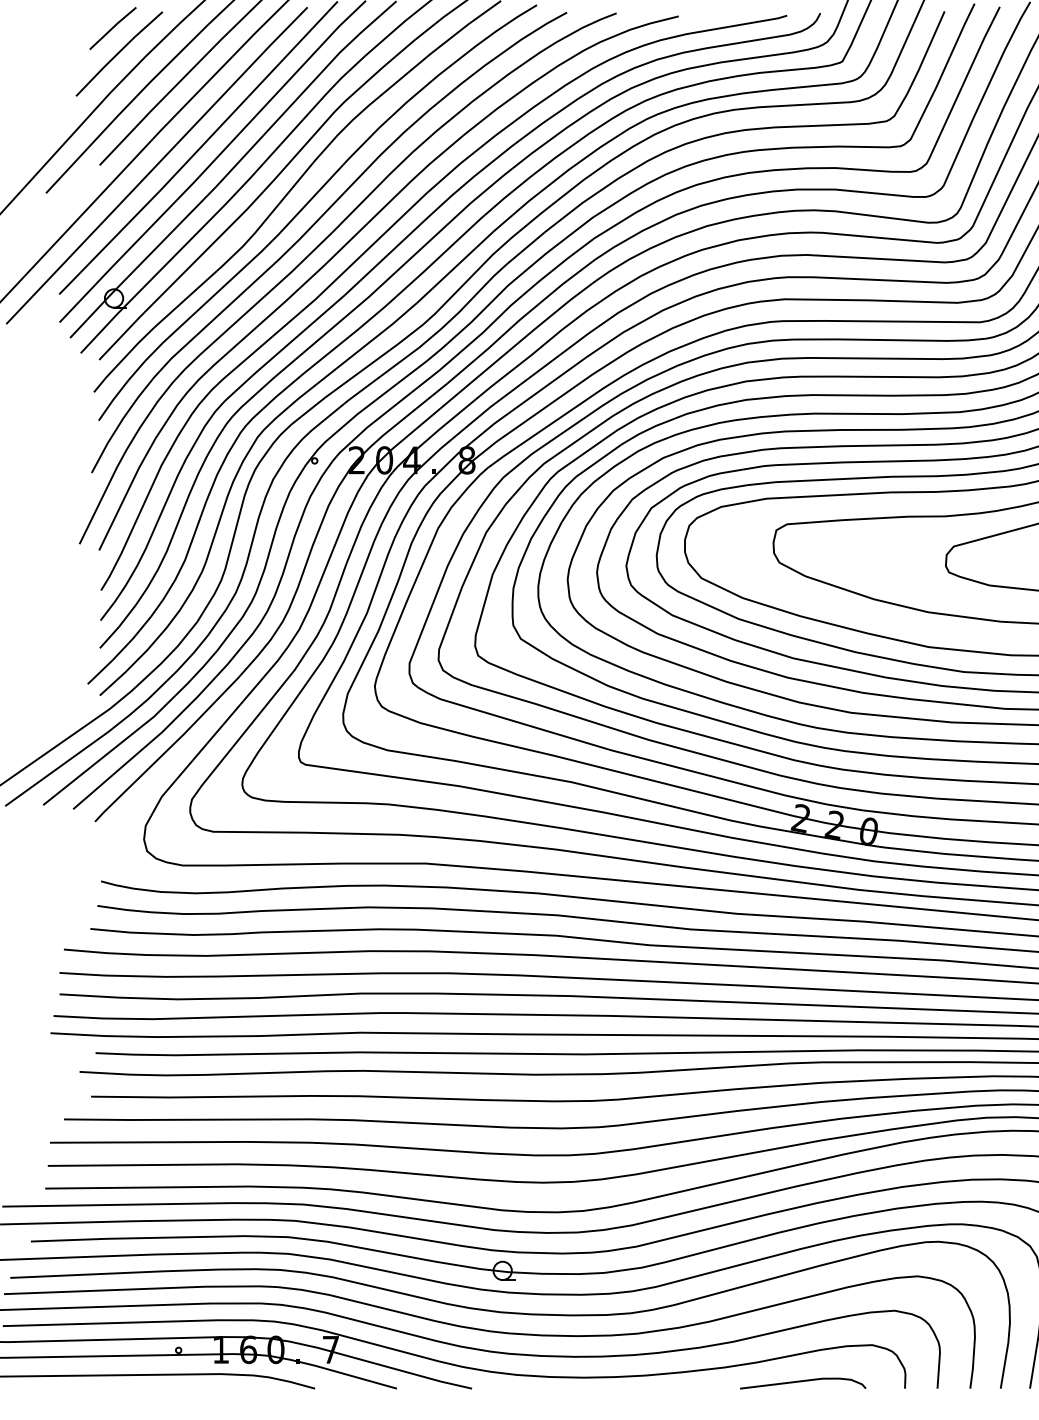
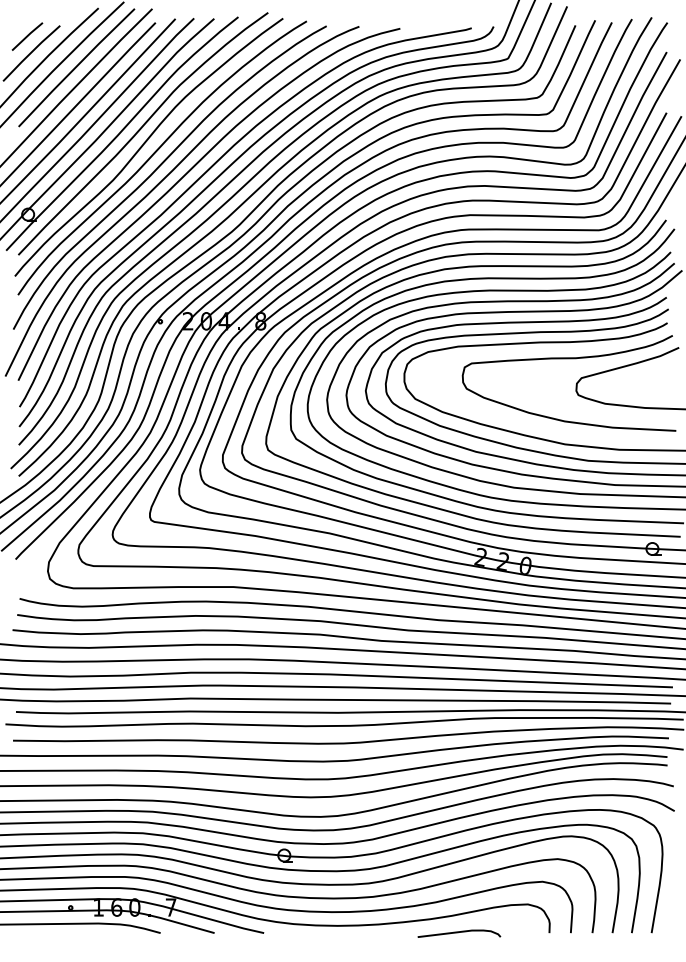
curve: (803, 1381) -> (459, 932), moved

